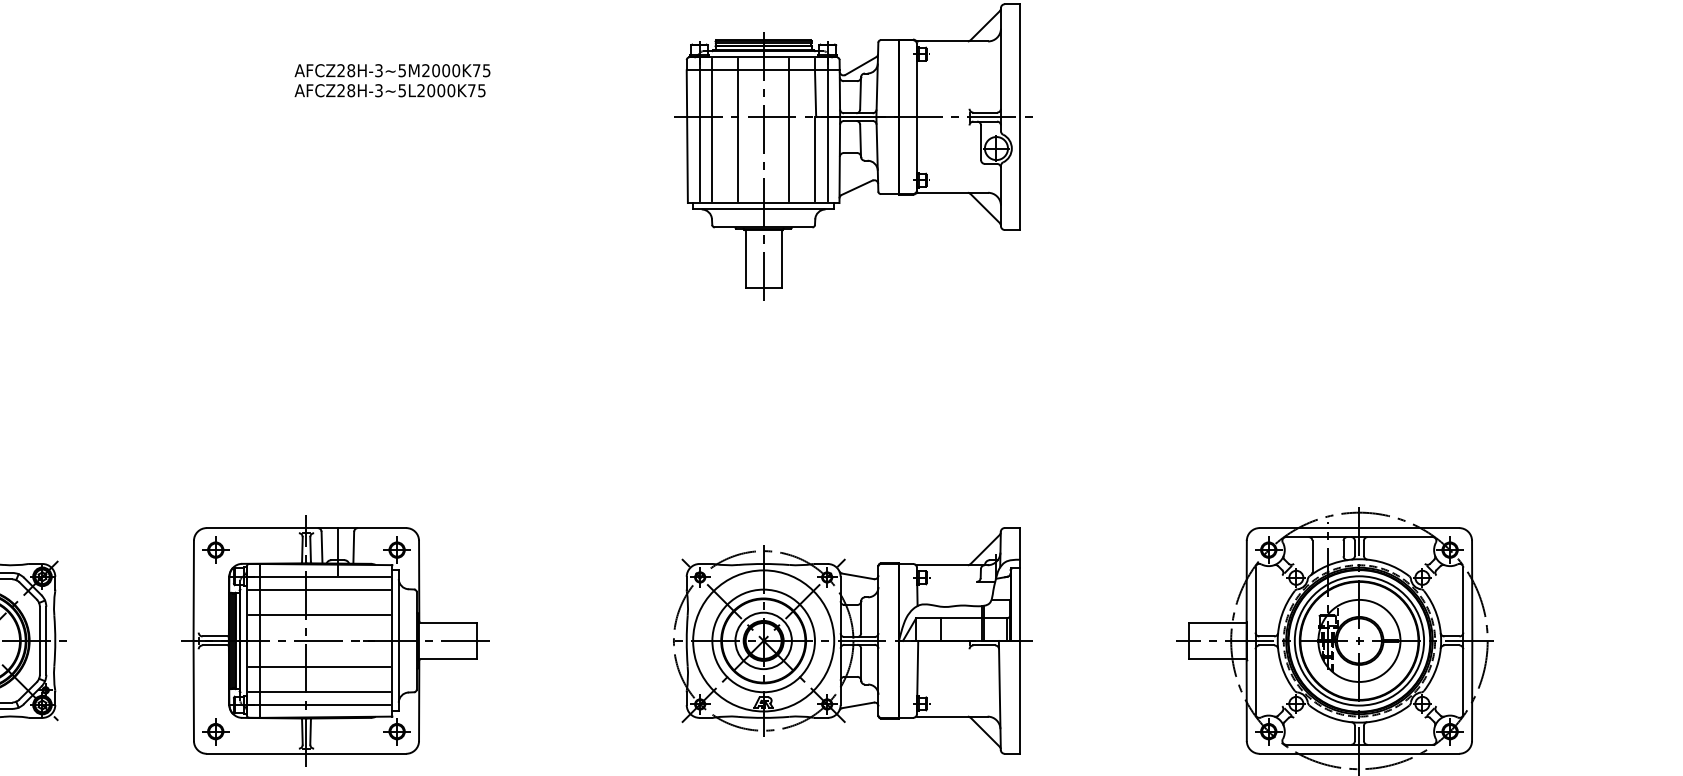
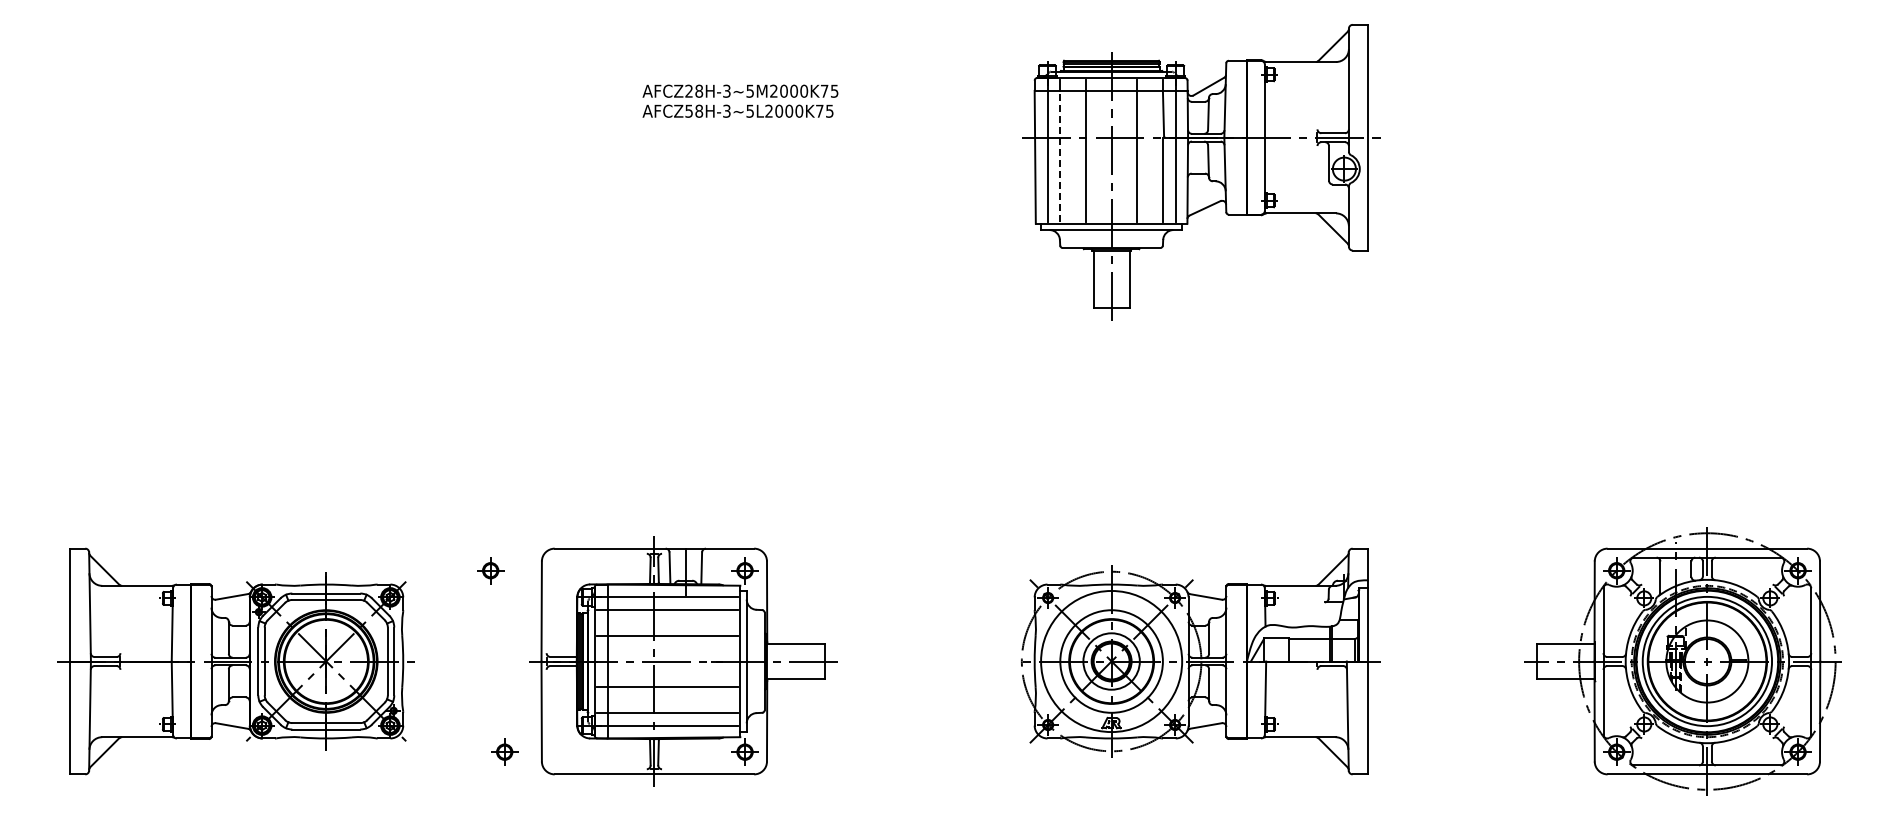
text: (340, 89) -> (688, 110), AFCZ28H-3~5L2000K75 -> AFCZ58H-3~5L2000K75
line: (712, 134) -> (1060, 155), solid -> dashed
part: (215, 549) -> (490, 570), moved
part: (215, 730) -> (504, 751), moved

